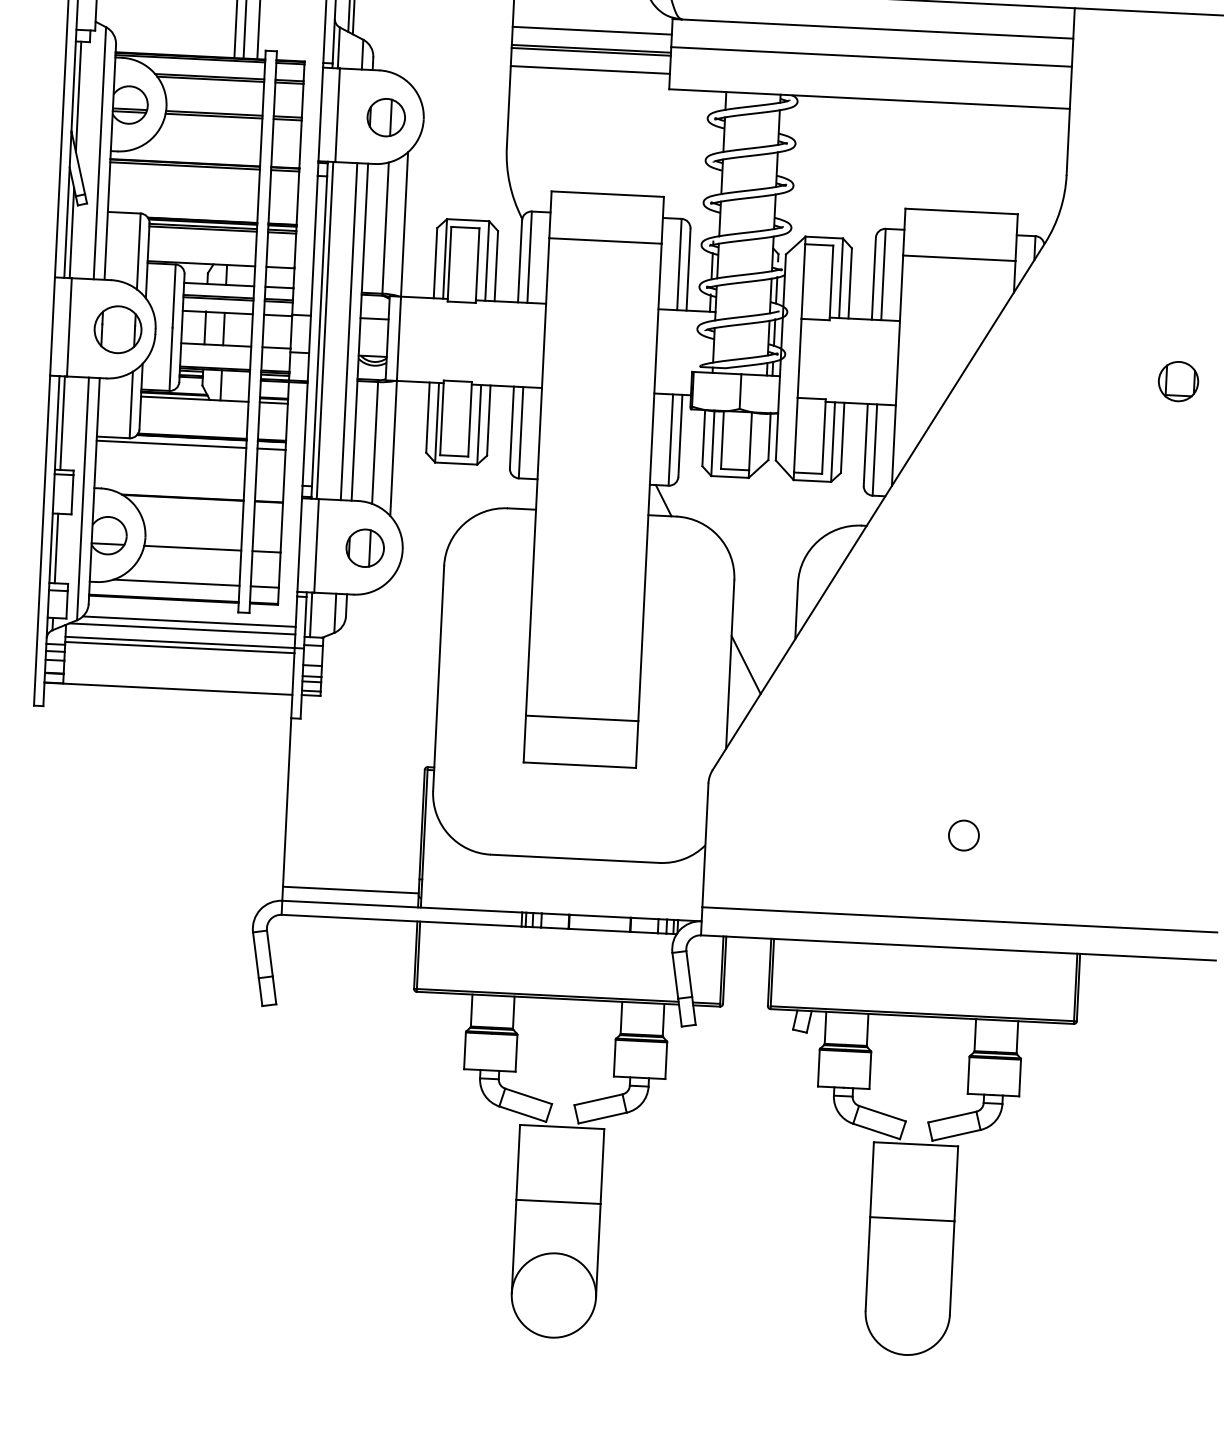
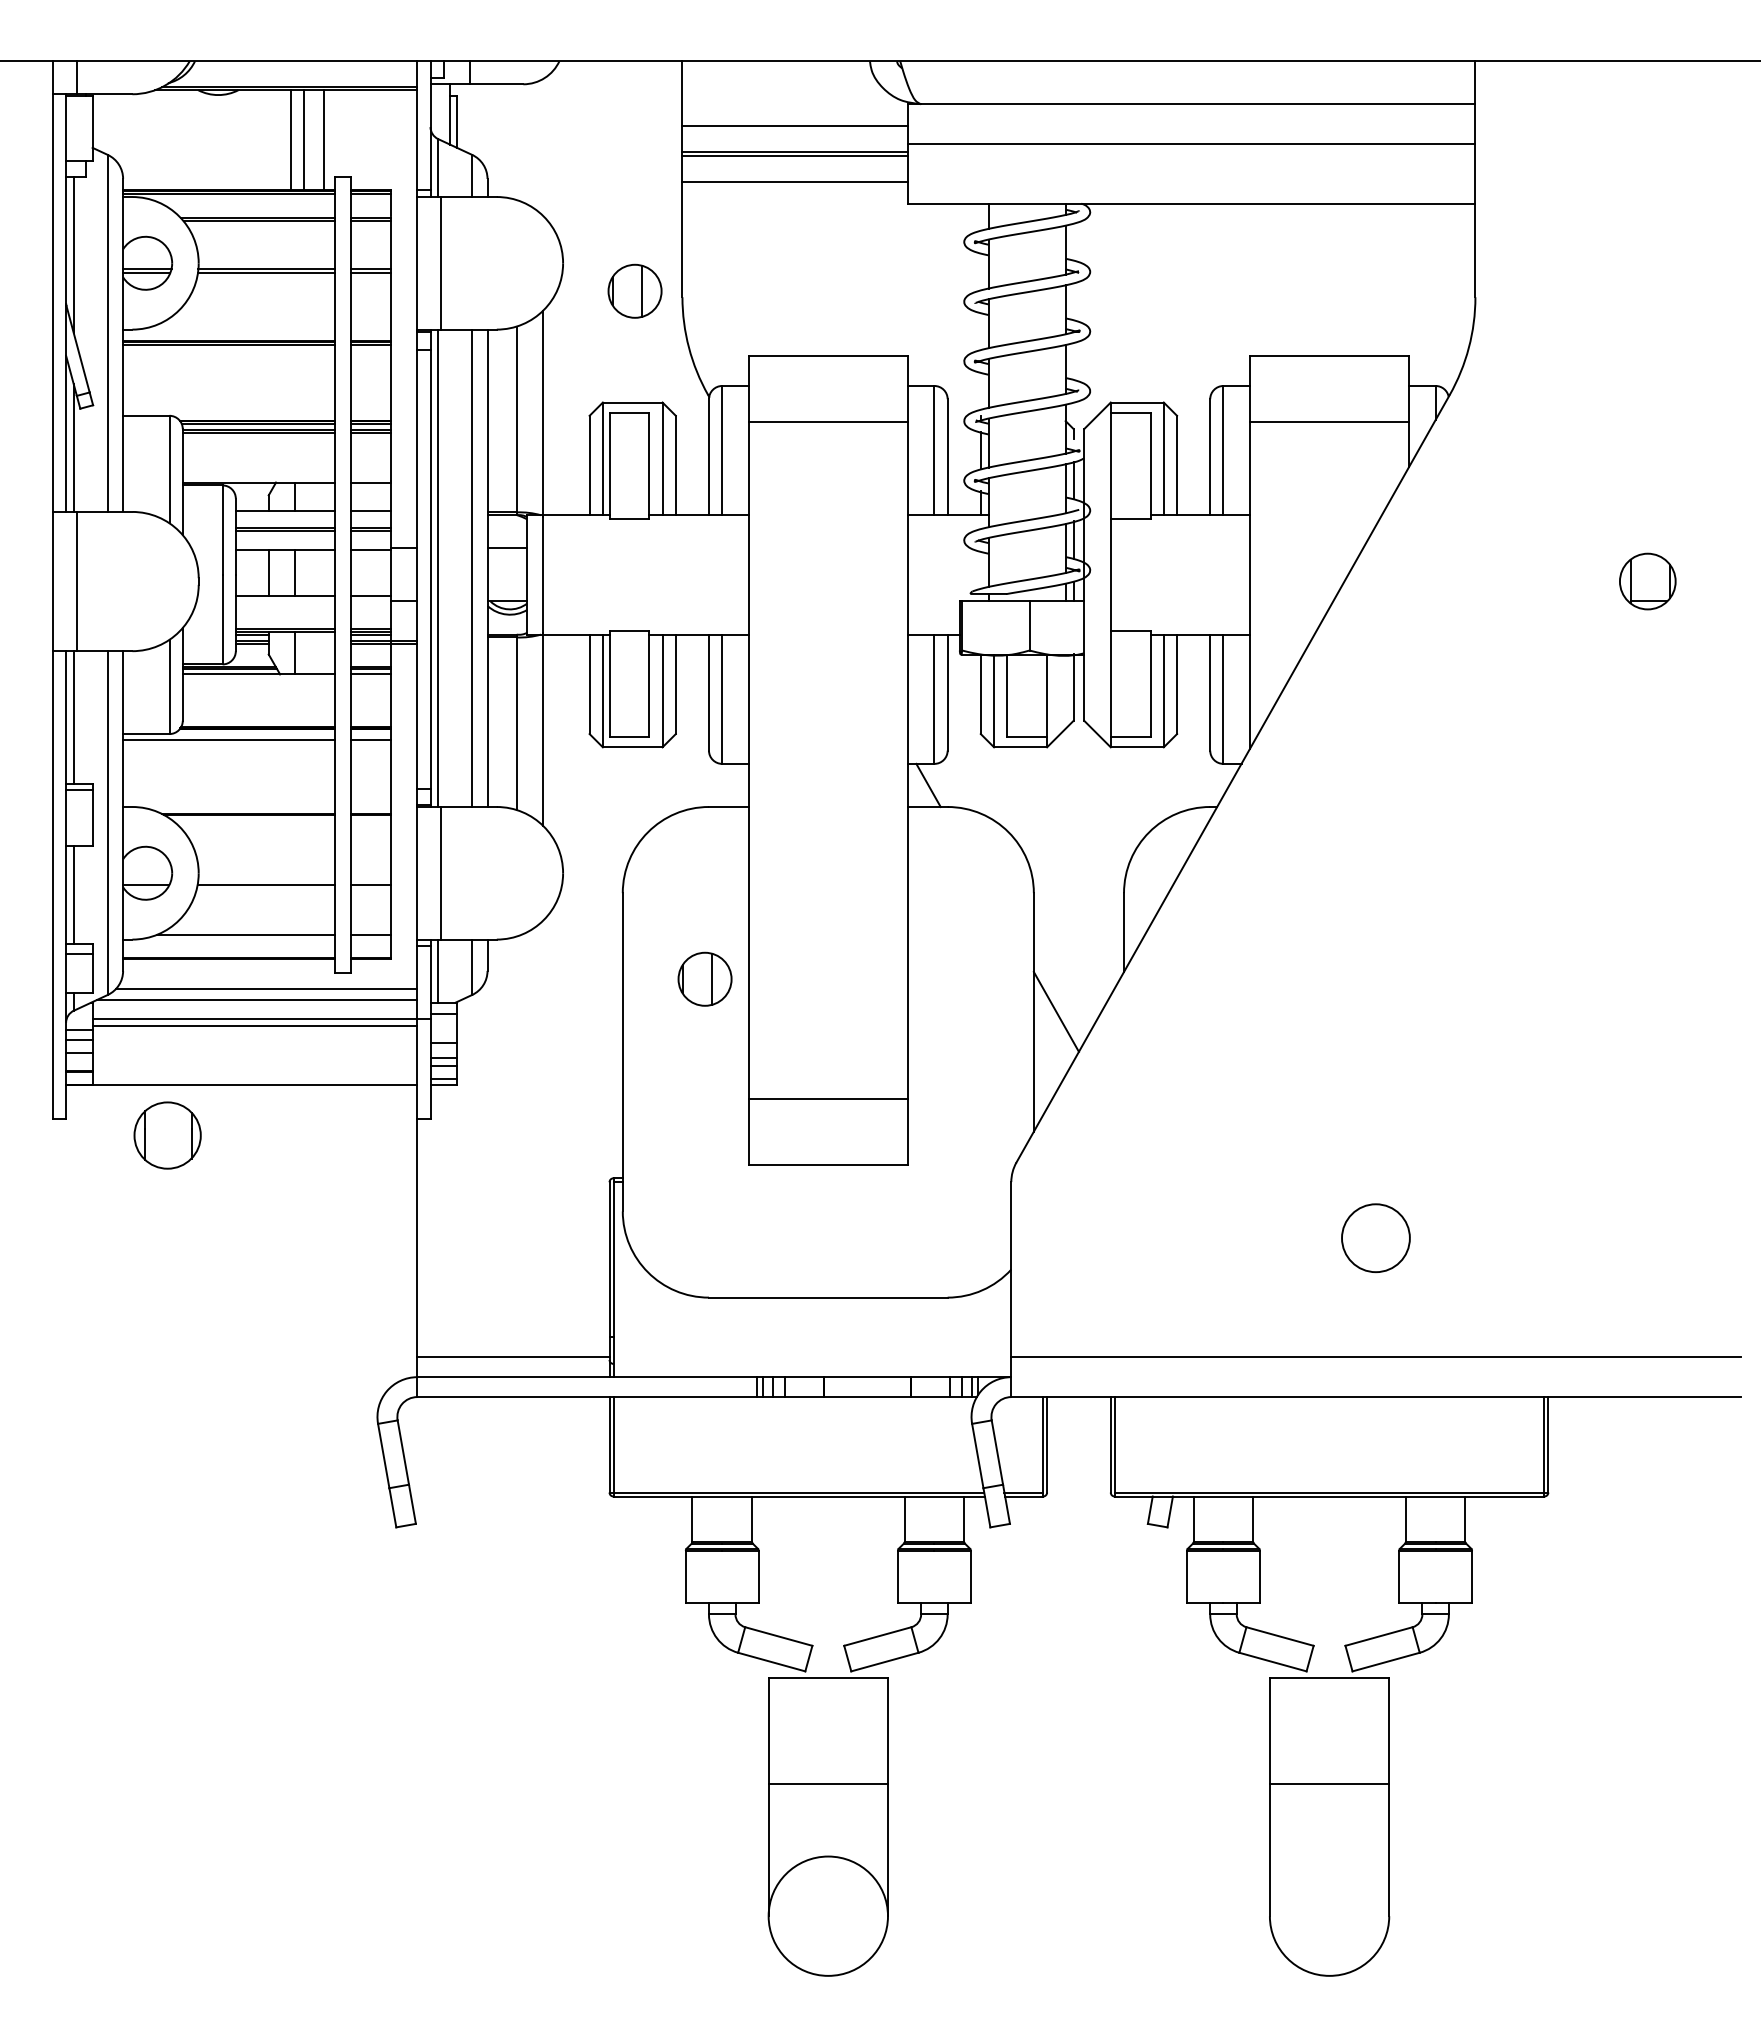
part: (385, 117) -> (634, 290), moved
part: (117, 329) -> (167, 1135), moved
part: (364, 547) -> (704, 978), moved
circle: (963, 835) -> (1375, 1237), size x1.6

